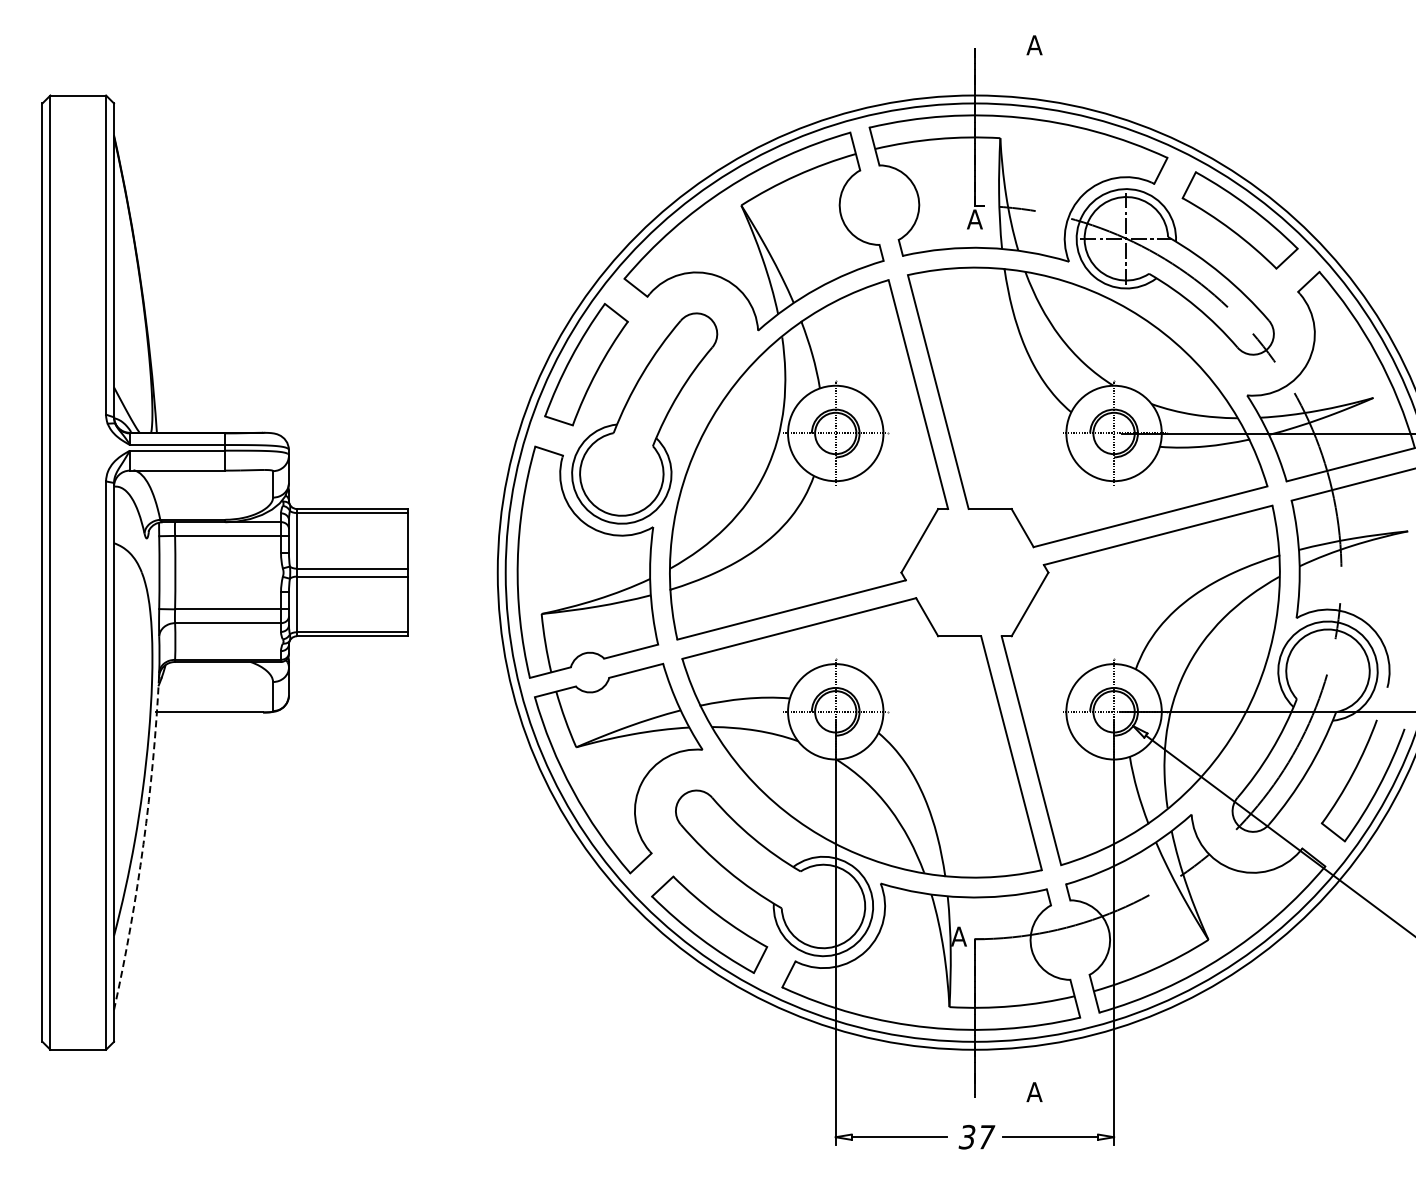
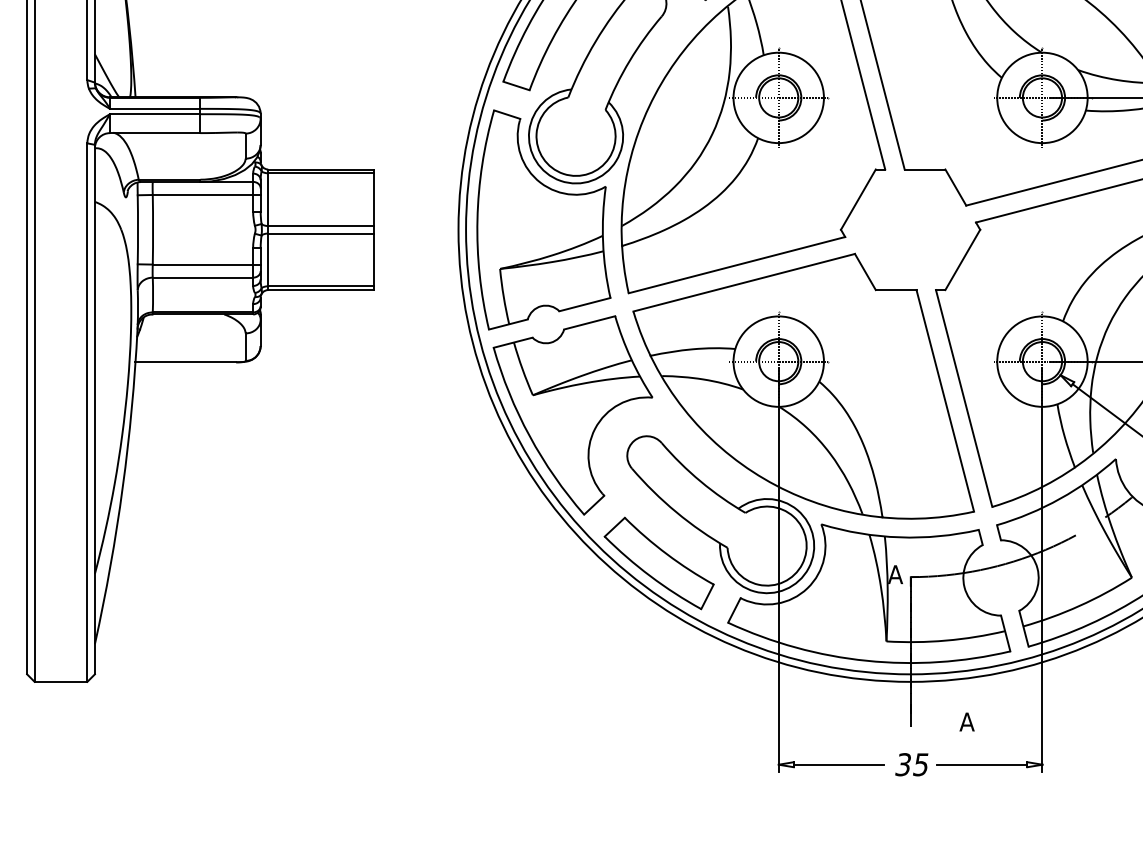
arc: (143, 844) -> (122, 487), dashed -> solid
text: (986, 1137) -> (921, 764), 37 -> 35

